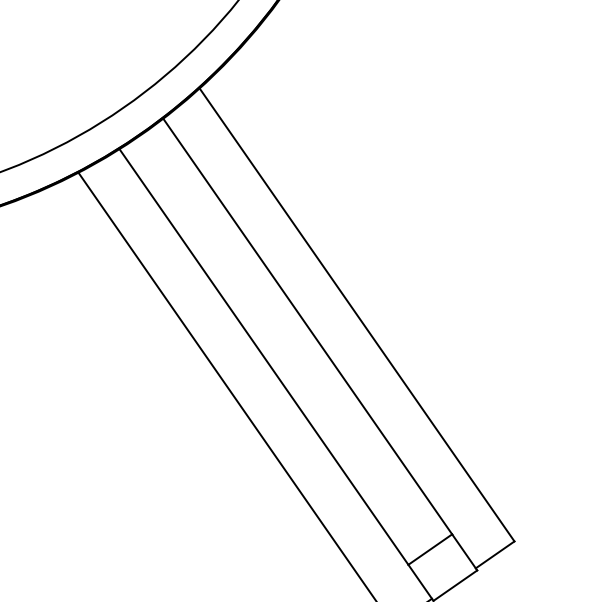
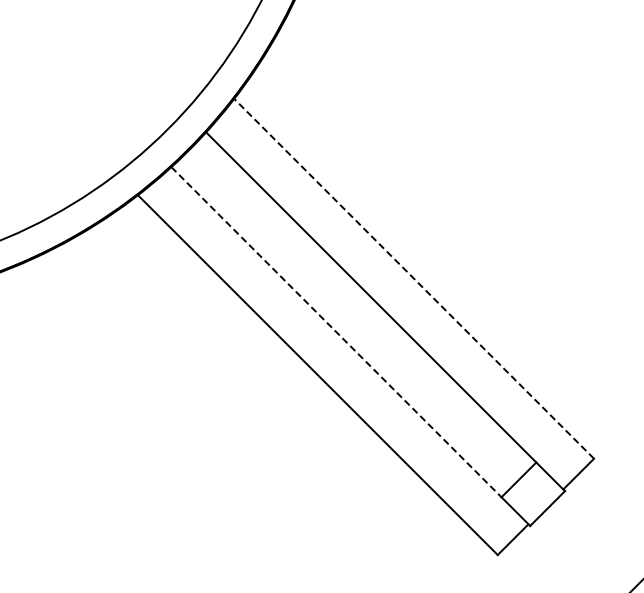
line: (356, 314) -> (413, 278), solid -> dashed
line: (263, 357) -> (336, 332), solid -> dashed

